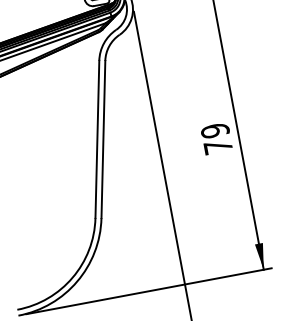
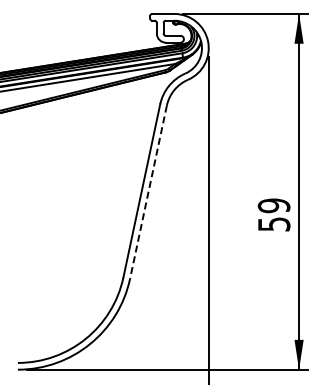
line: (103, 139) -> (148, 192), solid -> dashed
text: (218, 147) -> (274, 224), 79 -> 59

